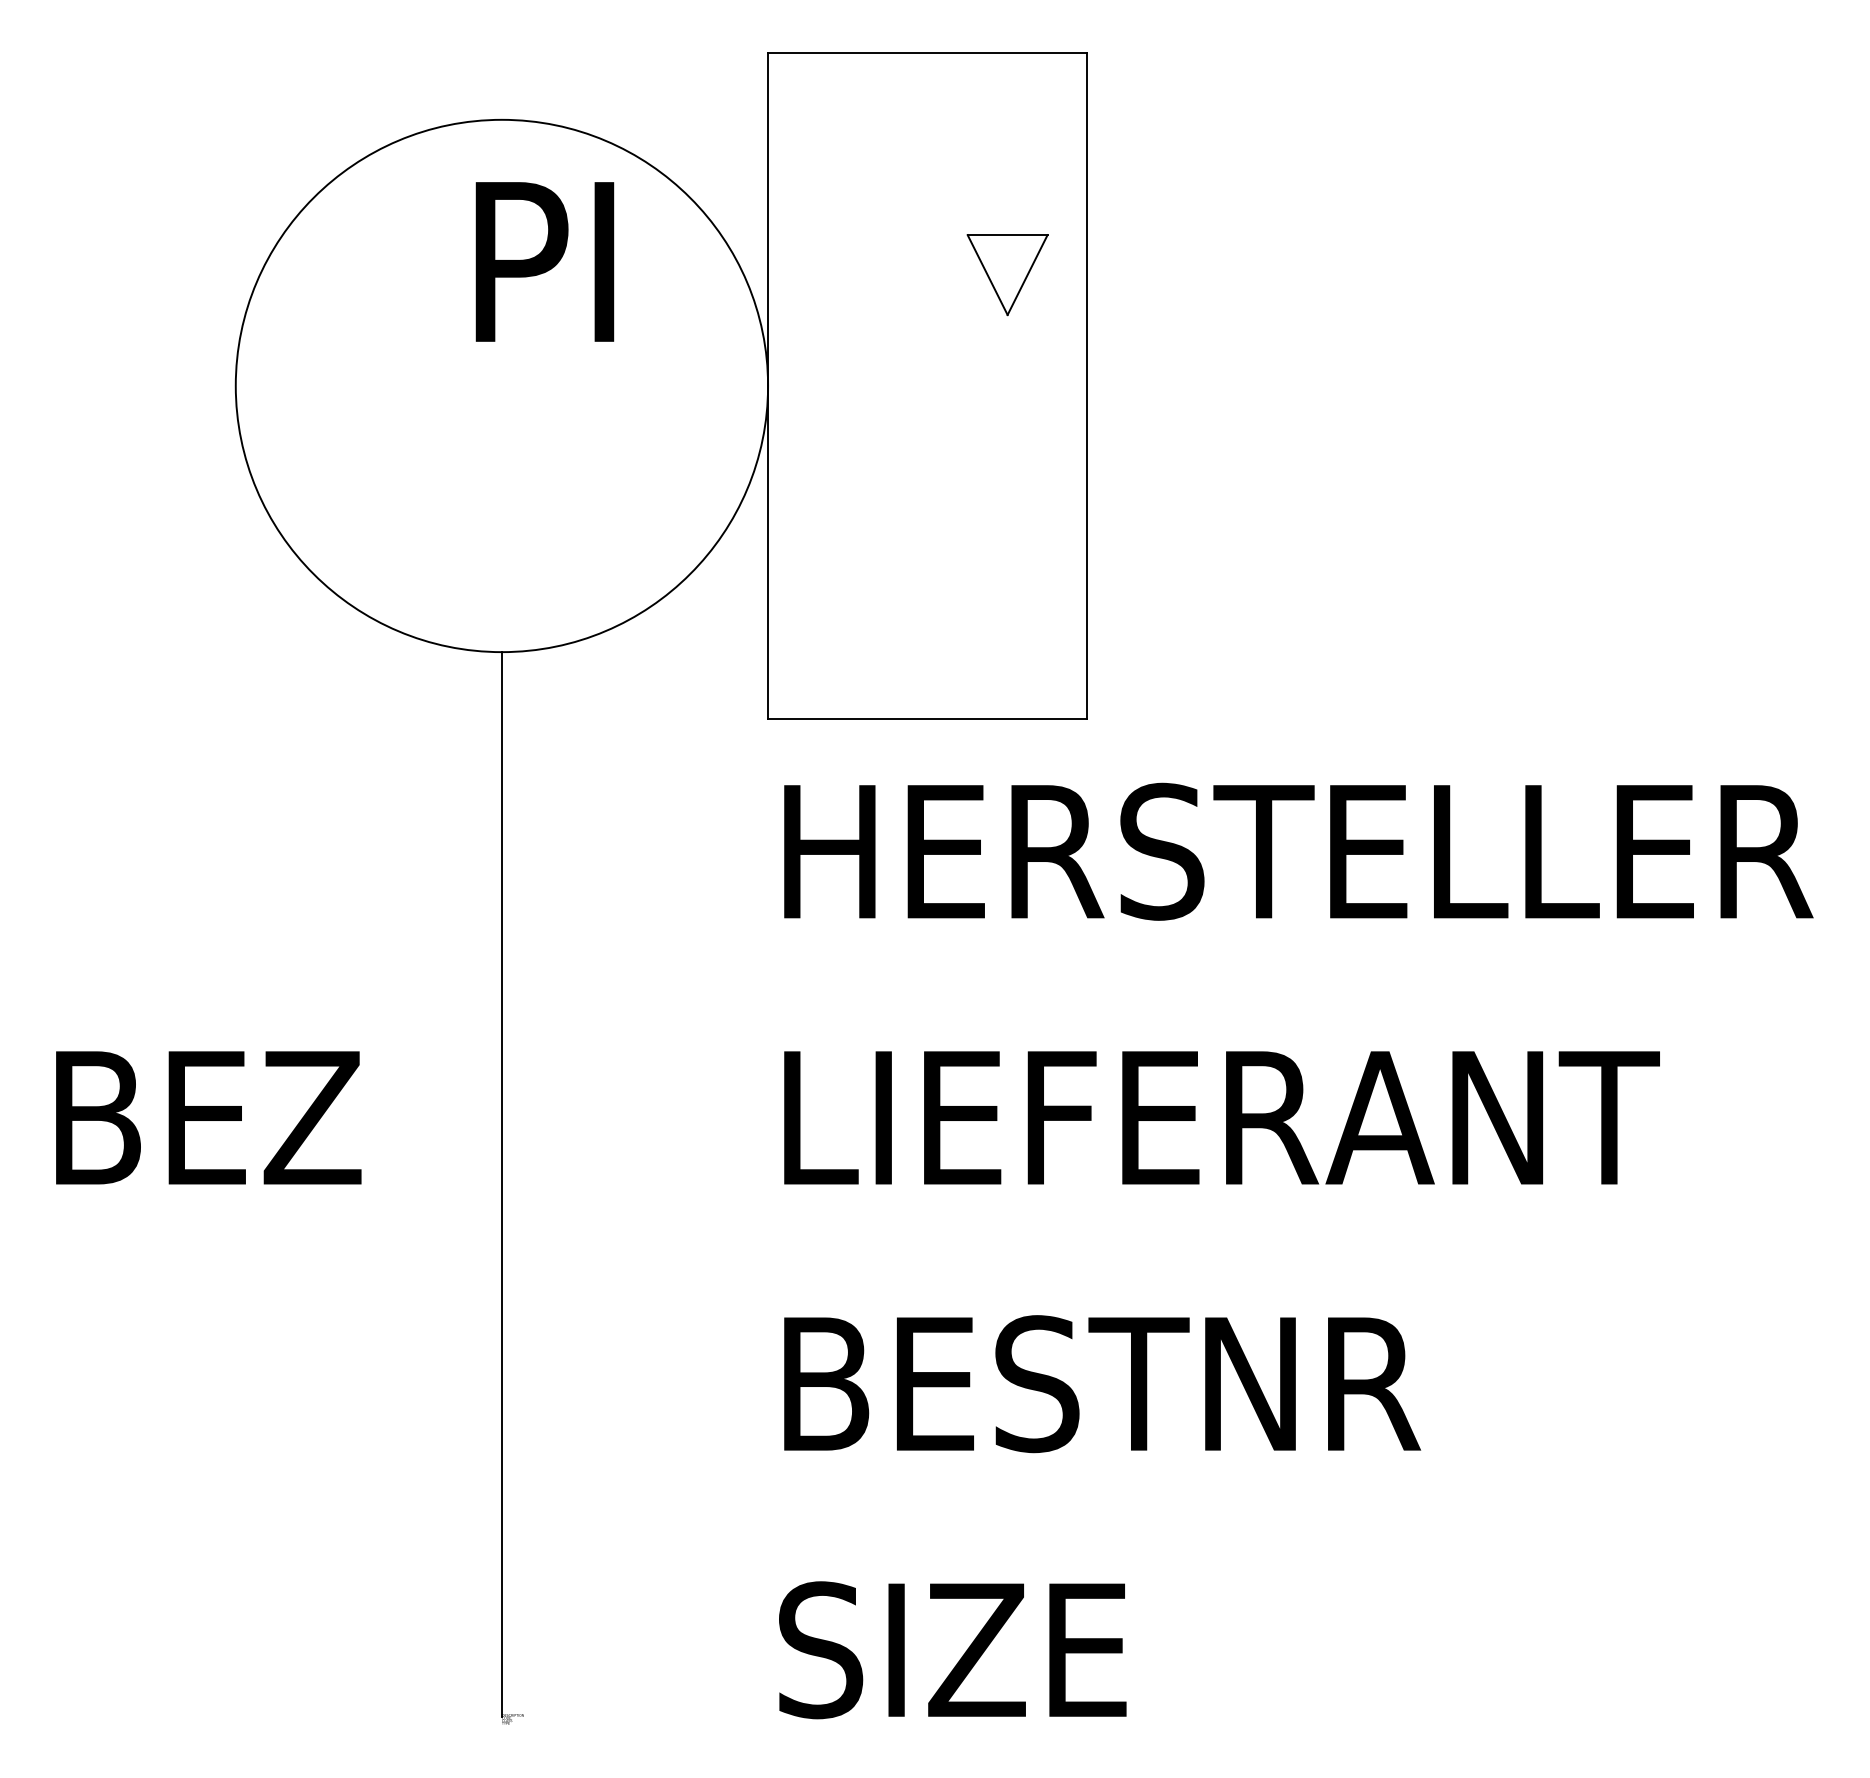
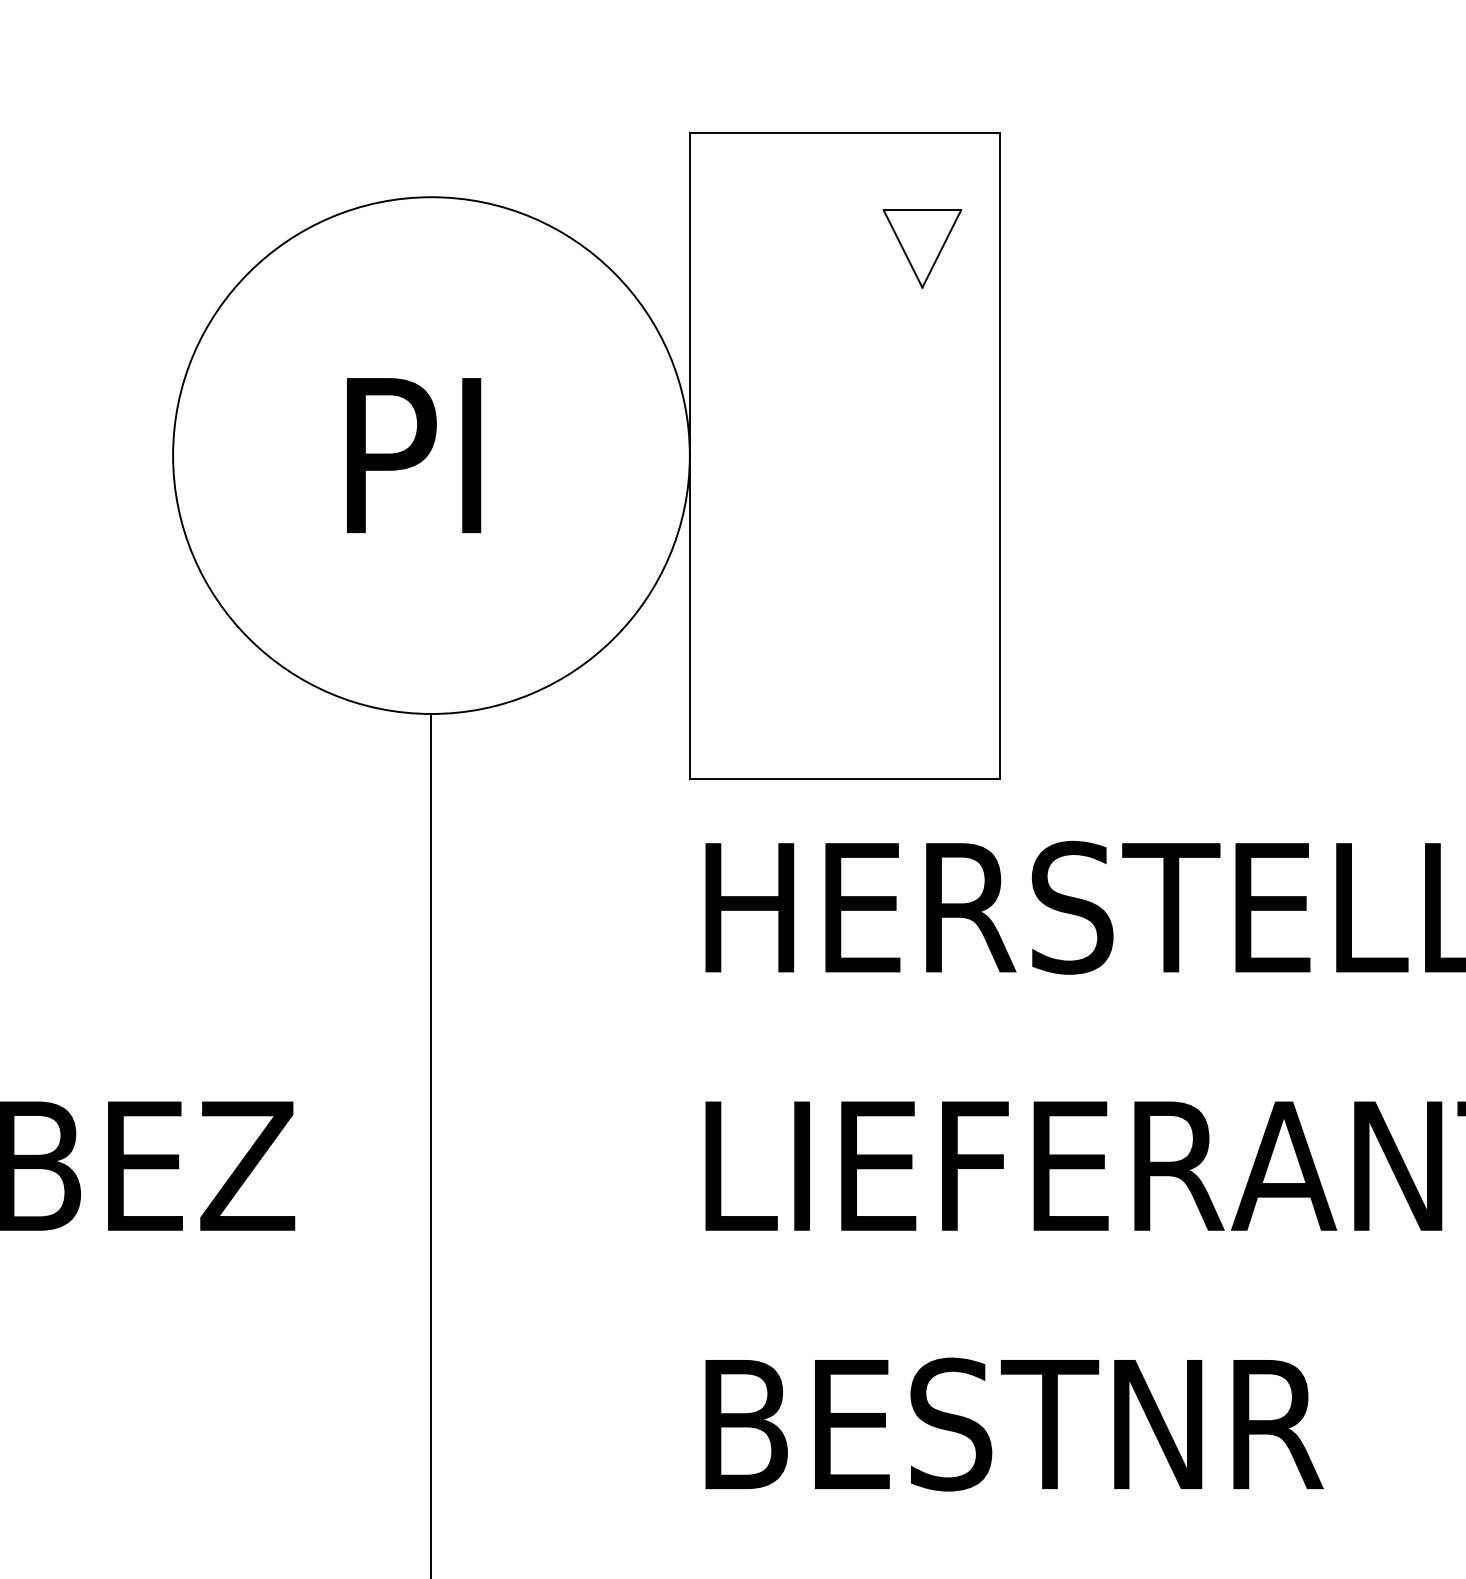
text: (544, 261) -> (413, 455), moved
part: (1007, 275) -> (922, 249), moved

